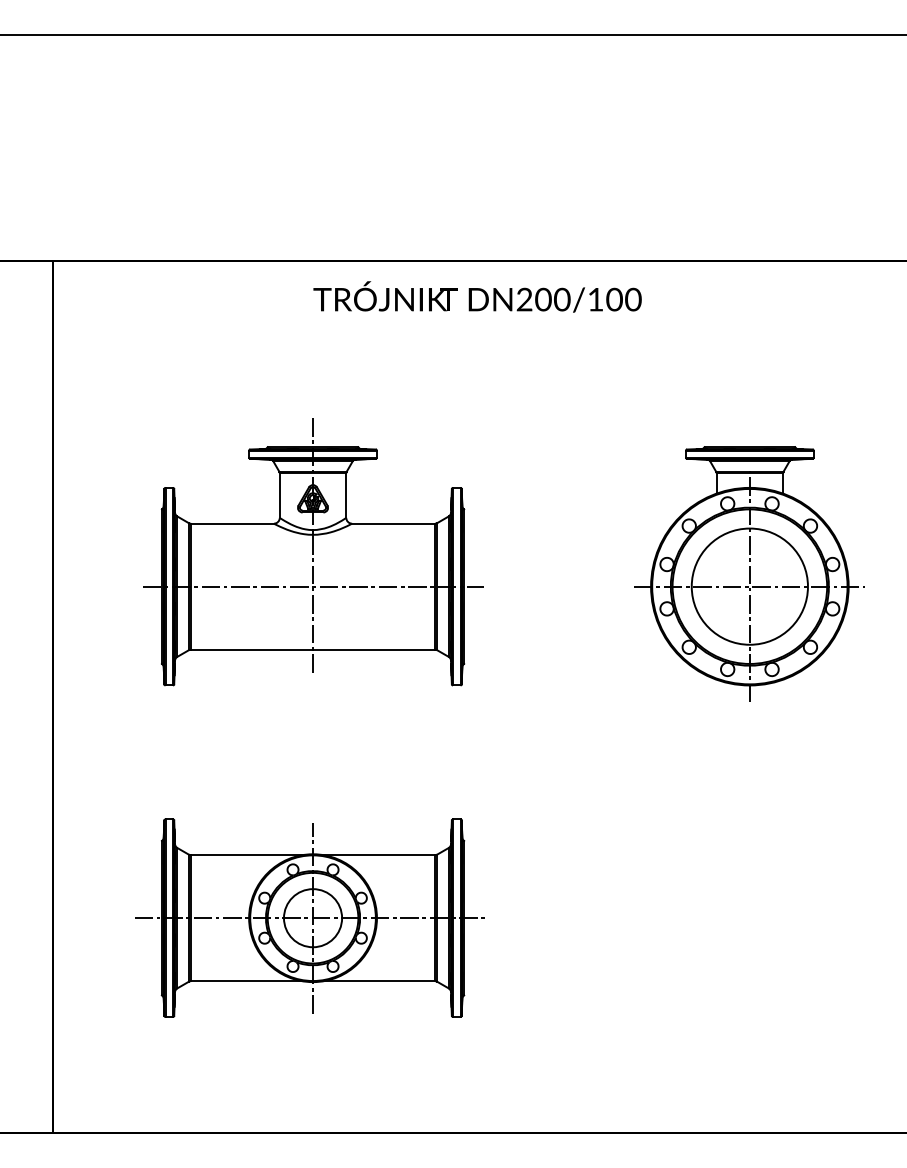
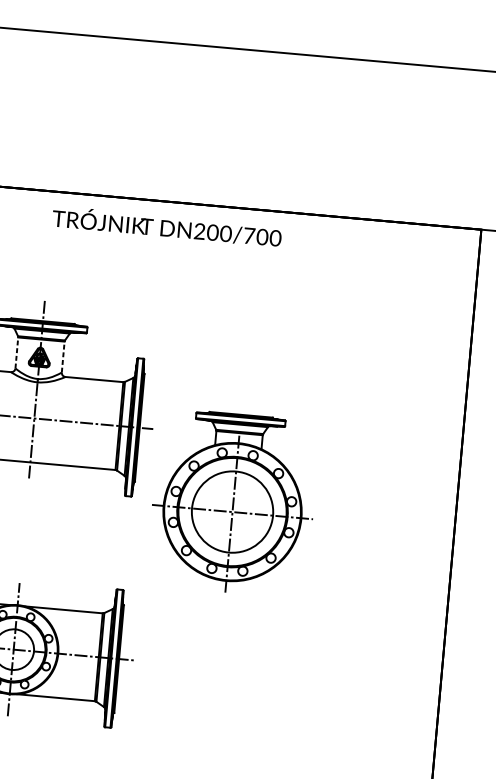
text: (595, 299) -> (249, 235), DN200/100 -> DN200/700
line: (279, 495) -> (16, 352), solid -> dashed
line: (346, 495) -> (63, 356), solid -> dashed
part: (749, 573) -> (233, 502), moved

